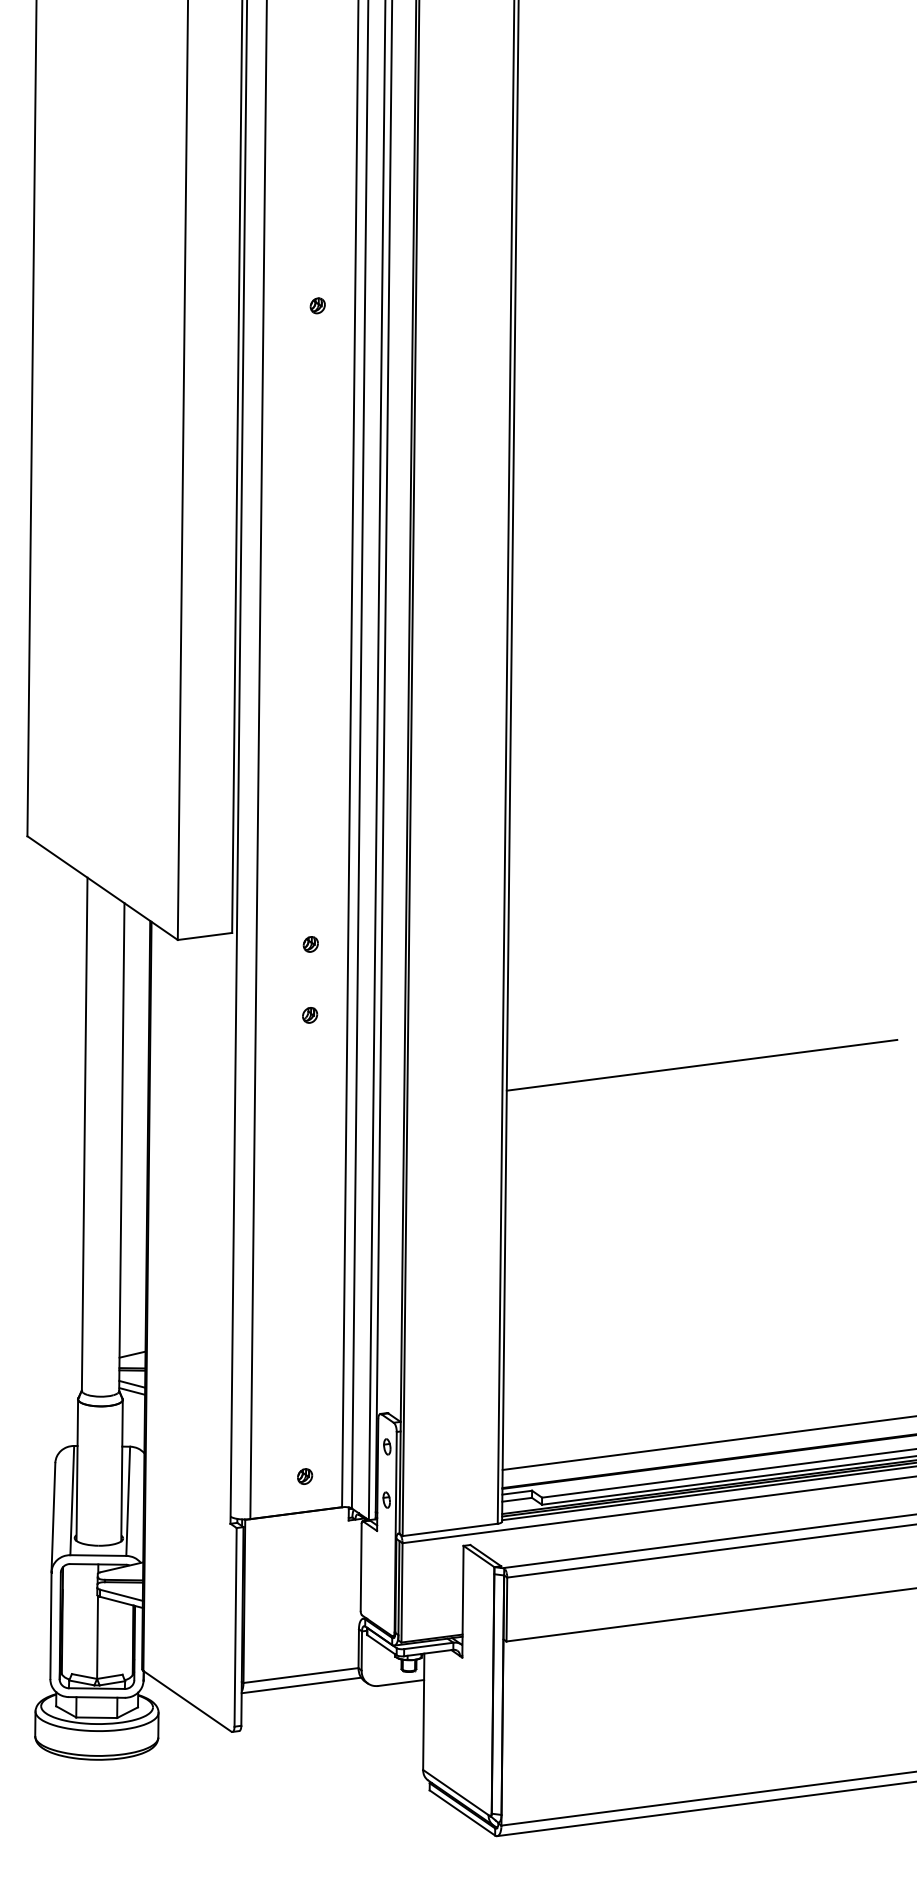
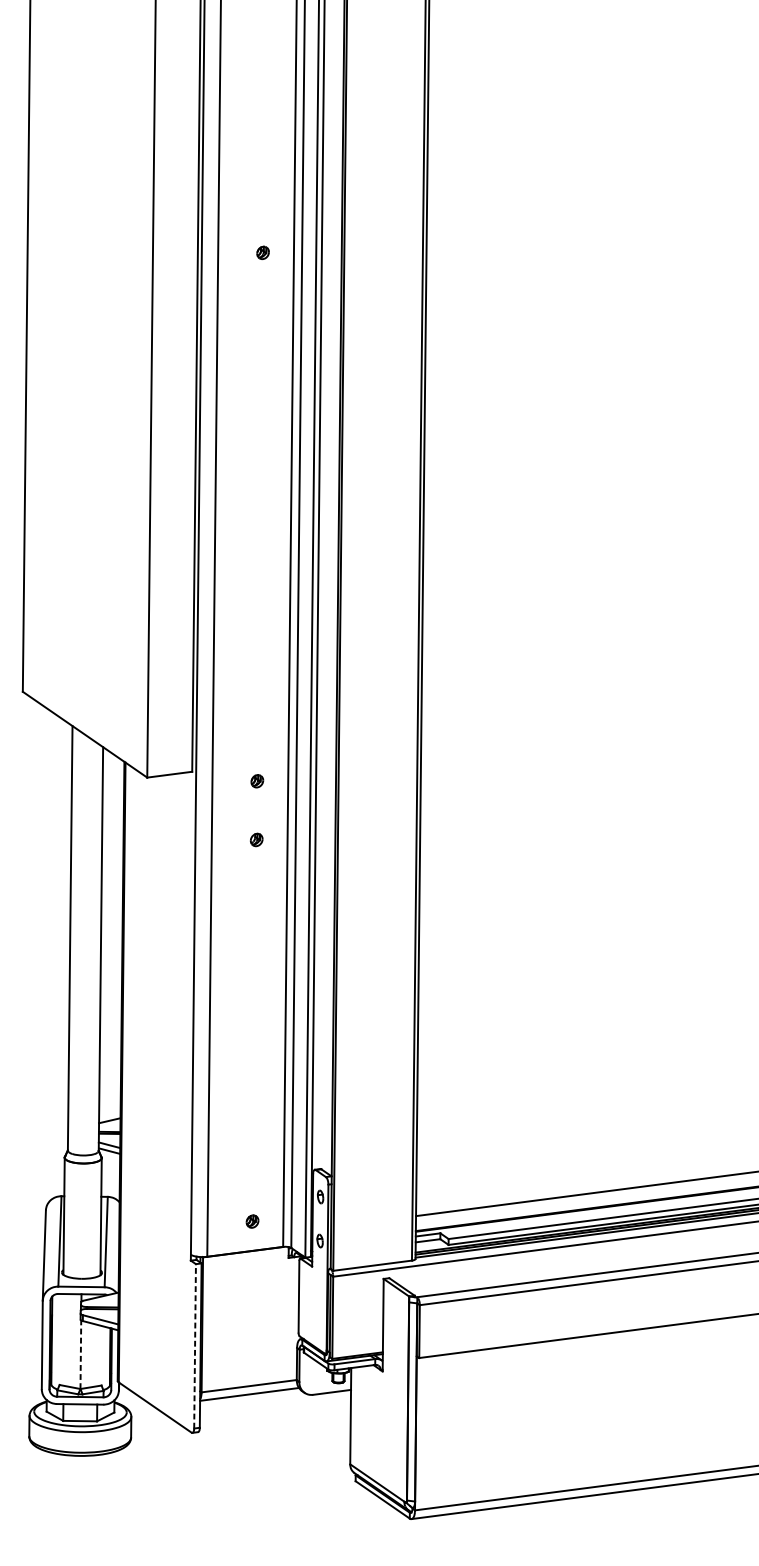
line: (701, 1064) -> (580, 880), removed
line: (235, 1626) -> (194, 1345), solid -> dashed
line: (97, 1636) -> (80, 1353), solid -> dashed

